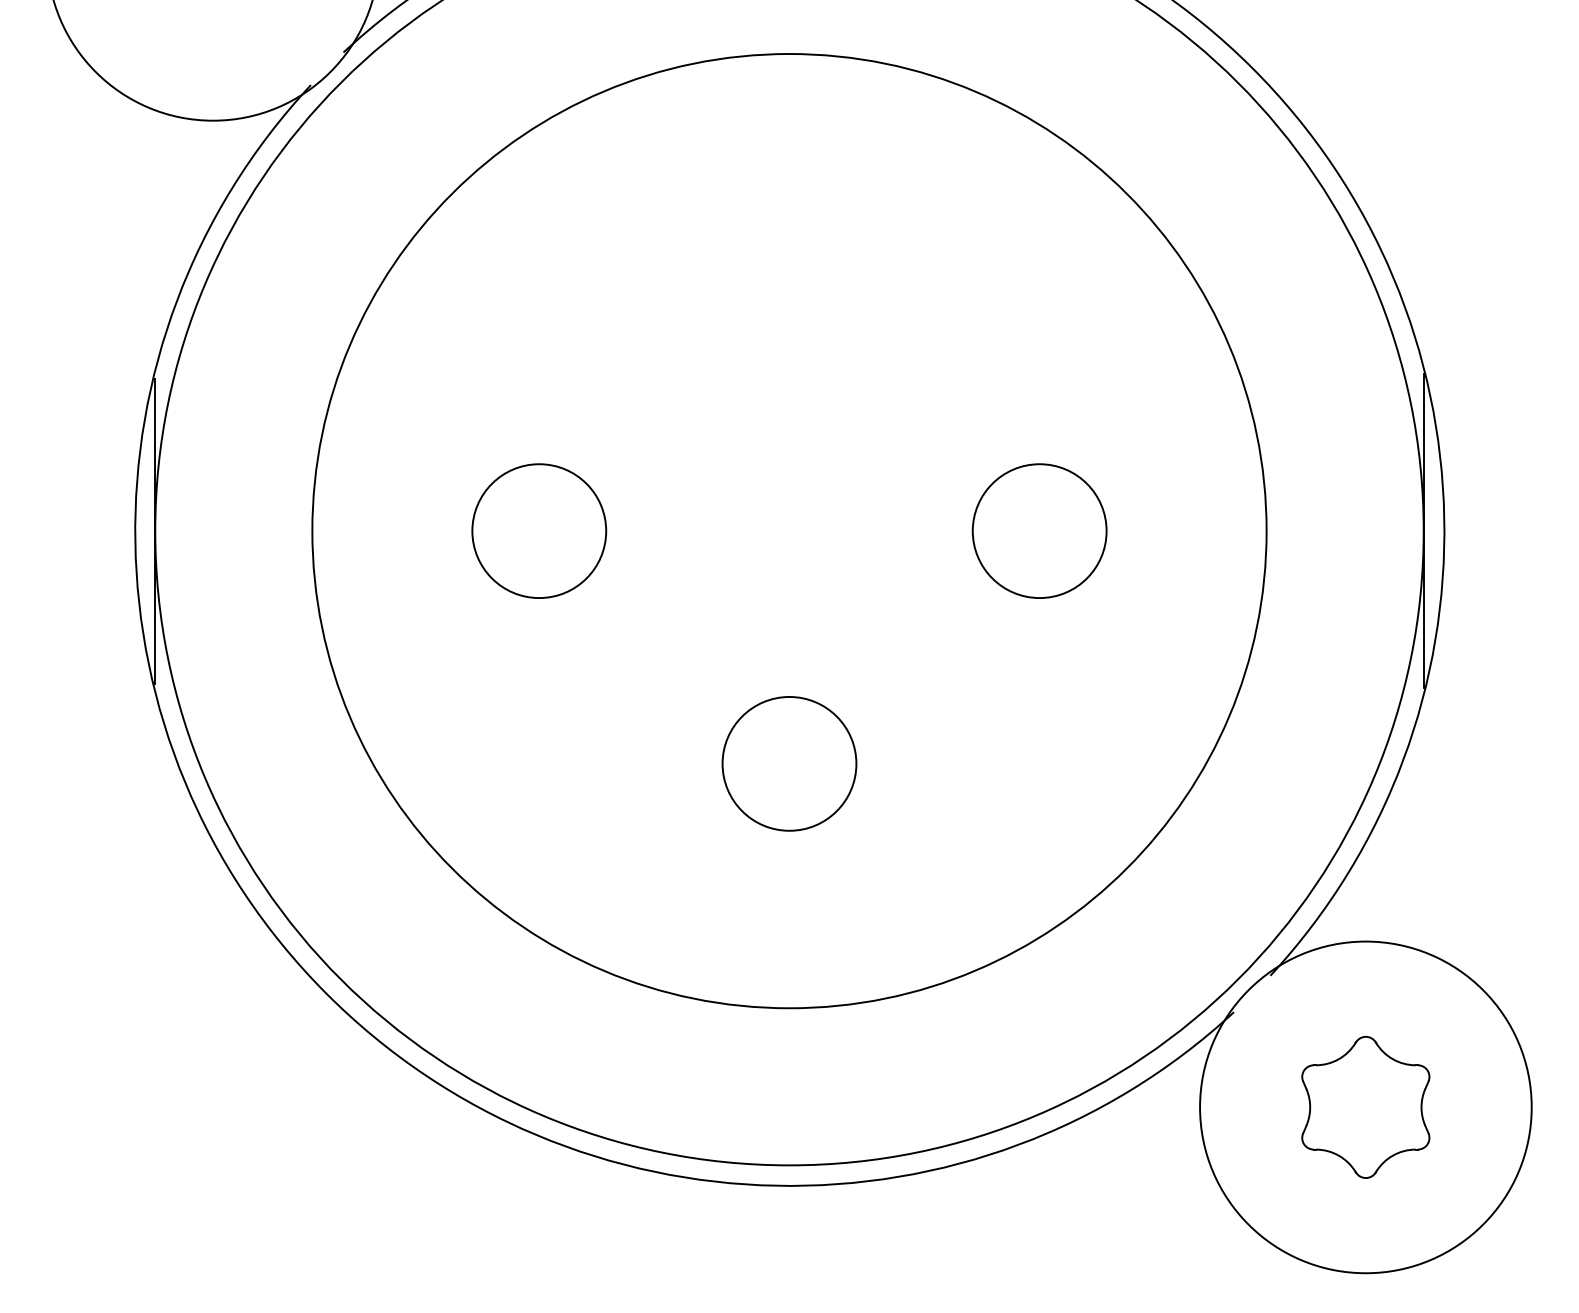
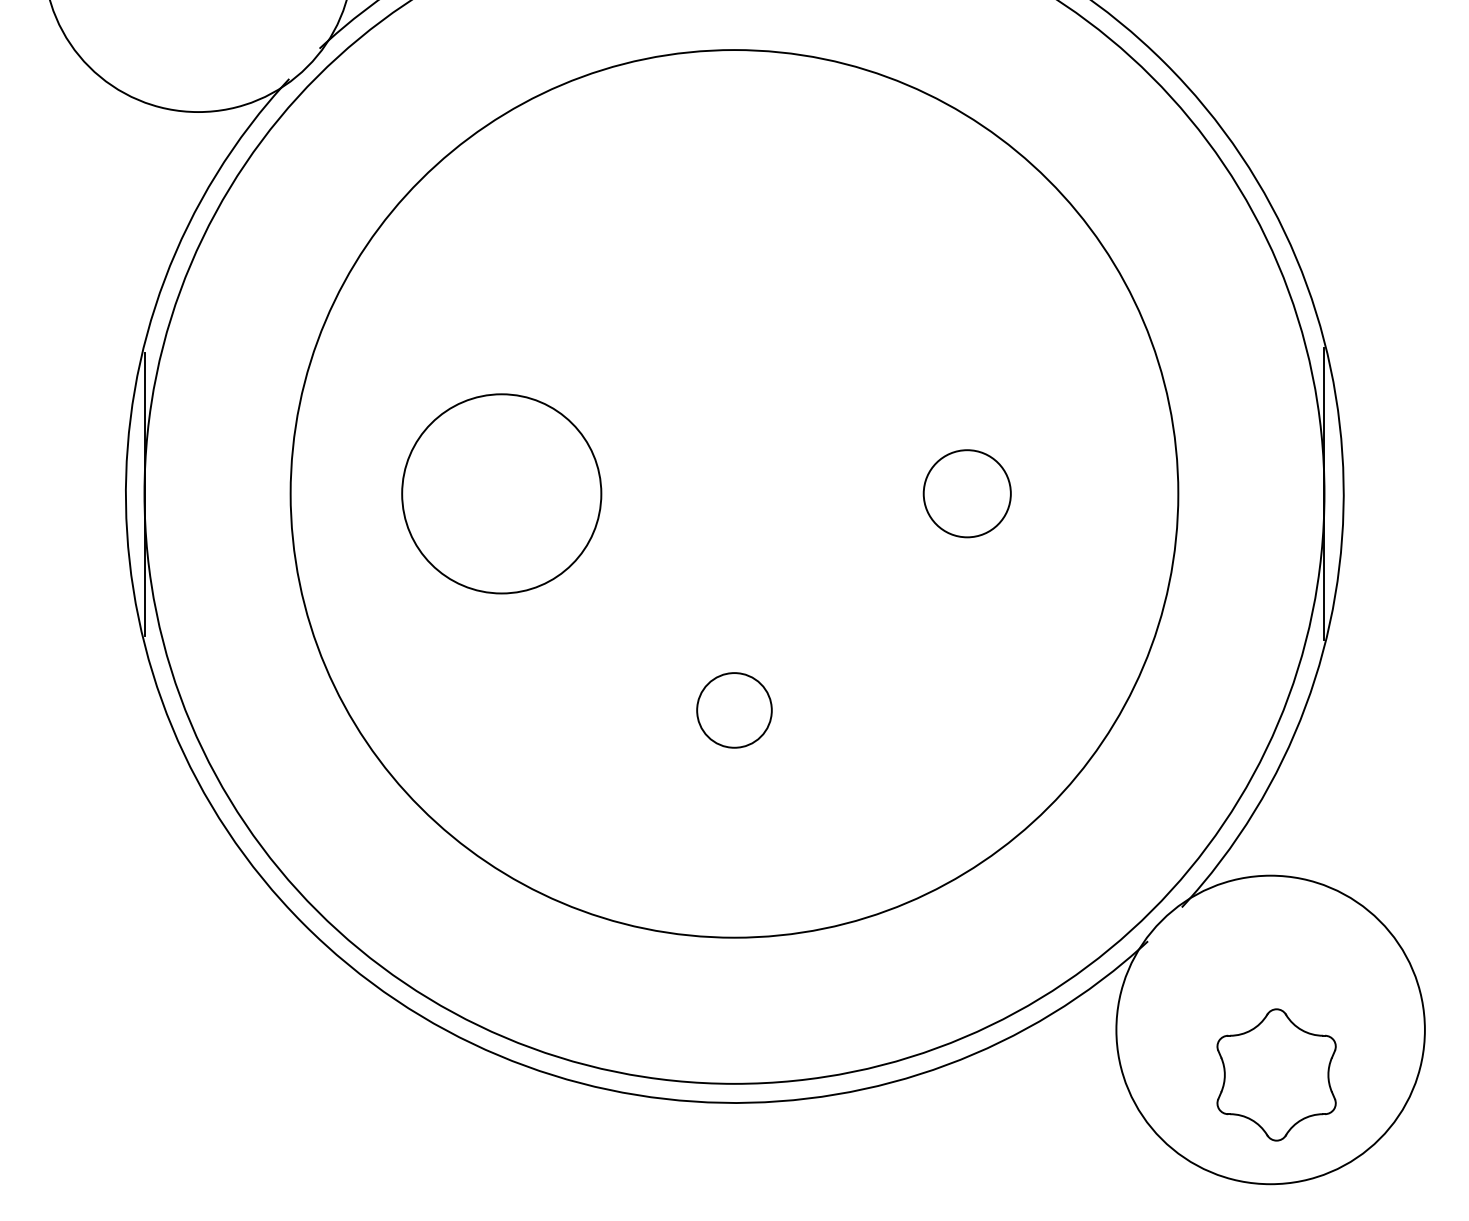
circle: (539, 530) -> (501, 493), size x1.6
circle: (1039, 530) -> (967, 493), size x0.7
circle: (789, 764) -> (734, 710), size x0.6
part: (1365, 1106) -> (1276, 1074), moved

